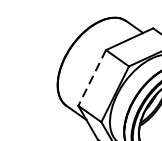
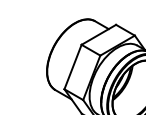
line: (92, 78) -> (73, 67), dashed -> solid

